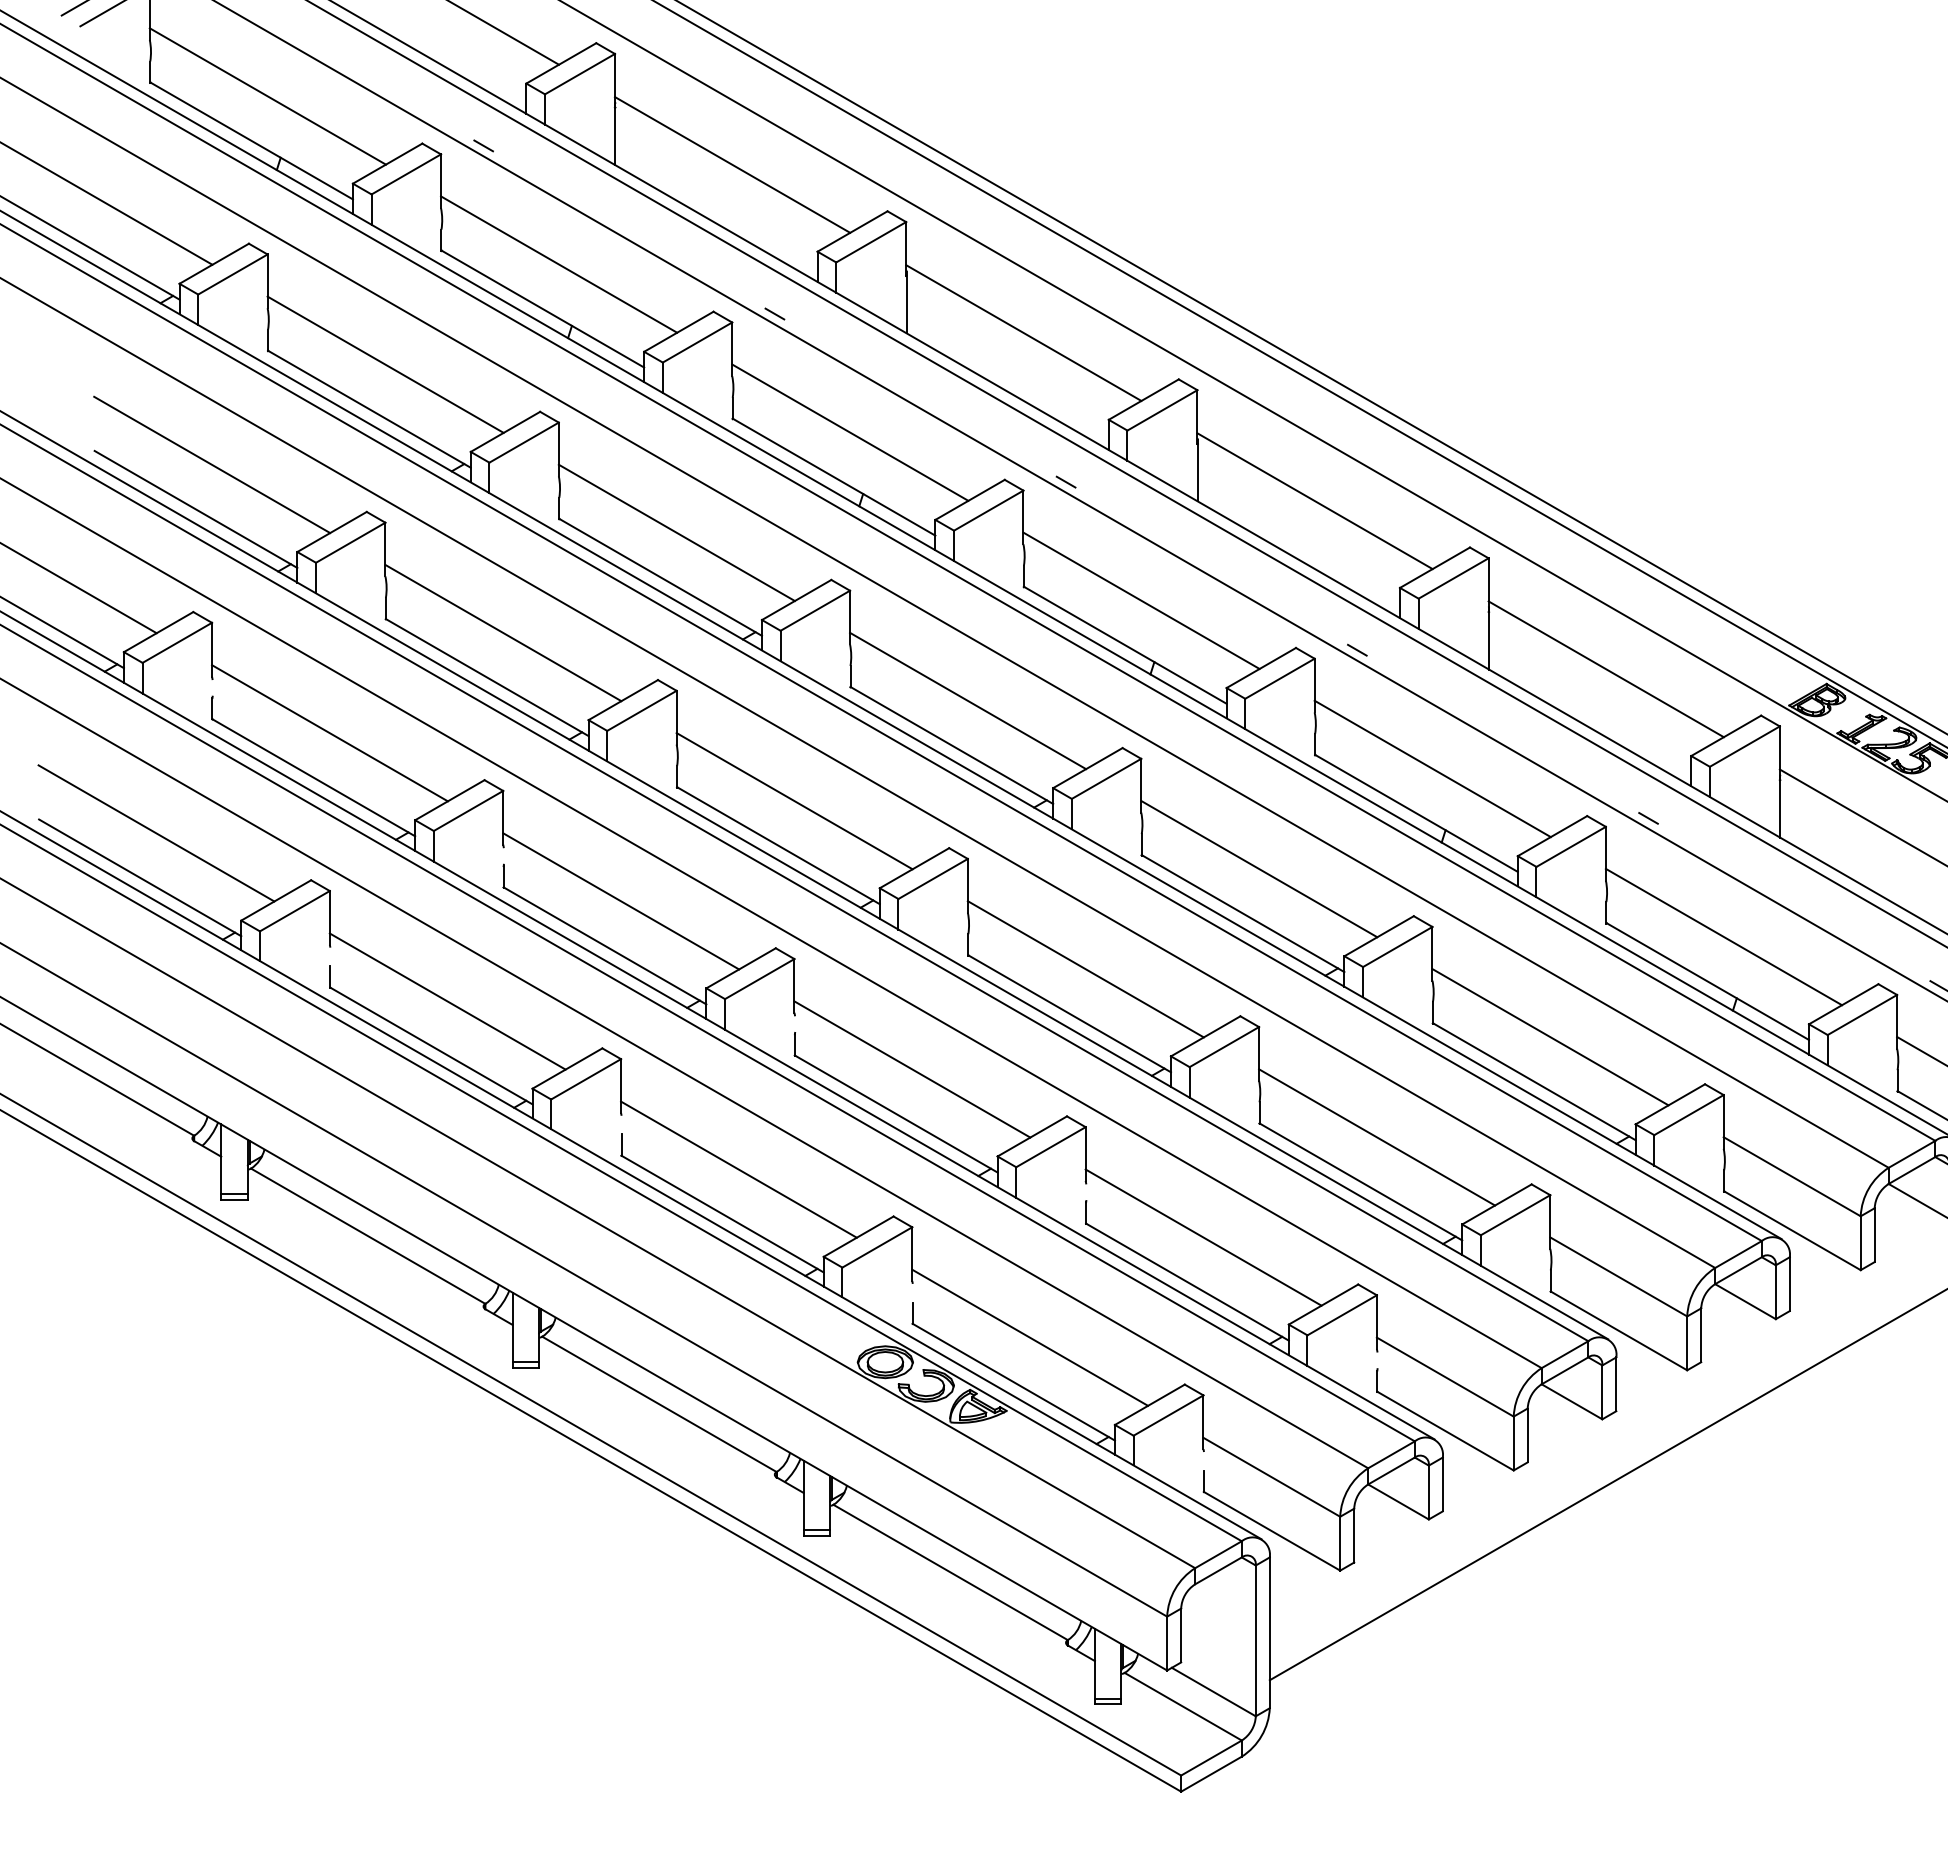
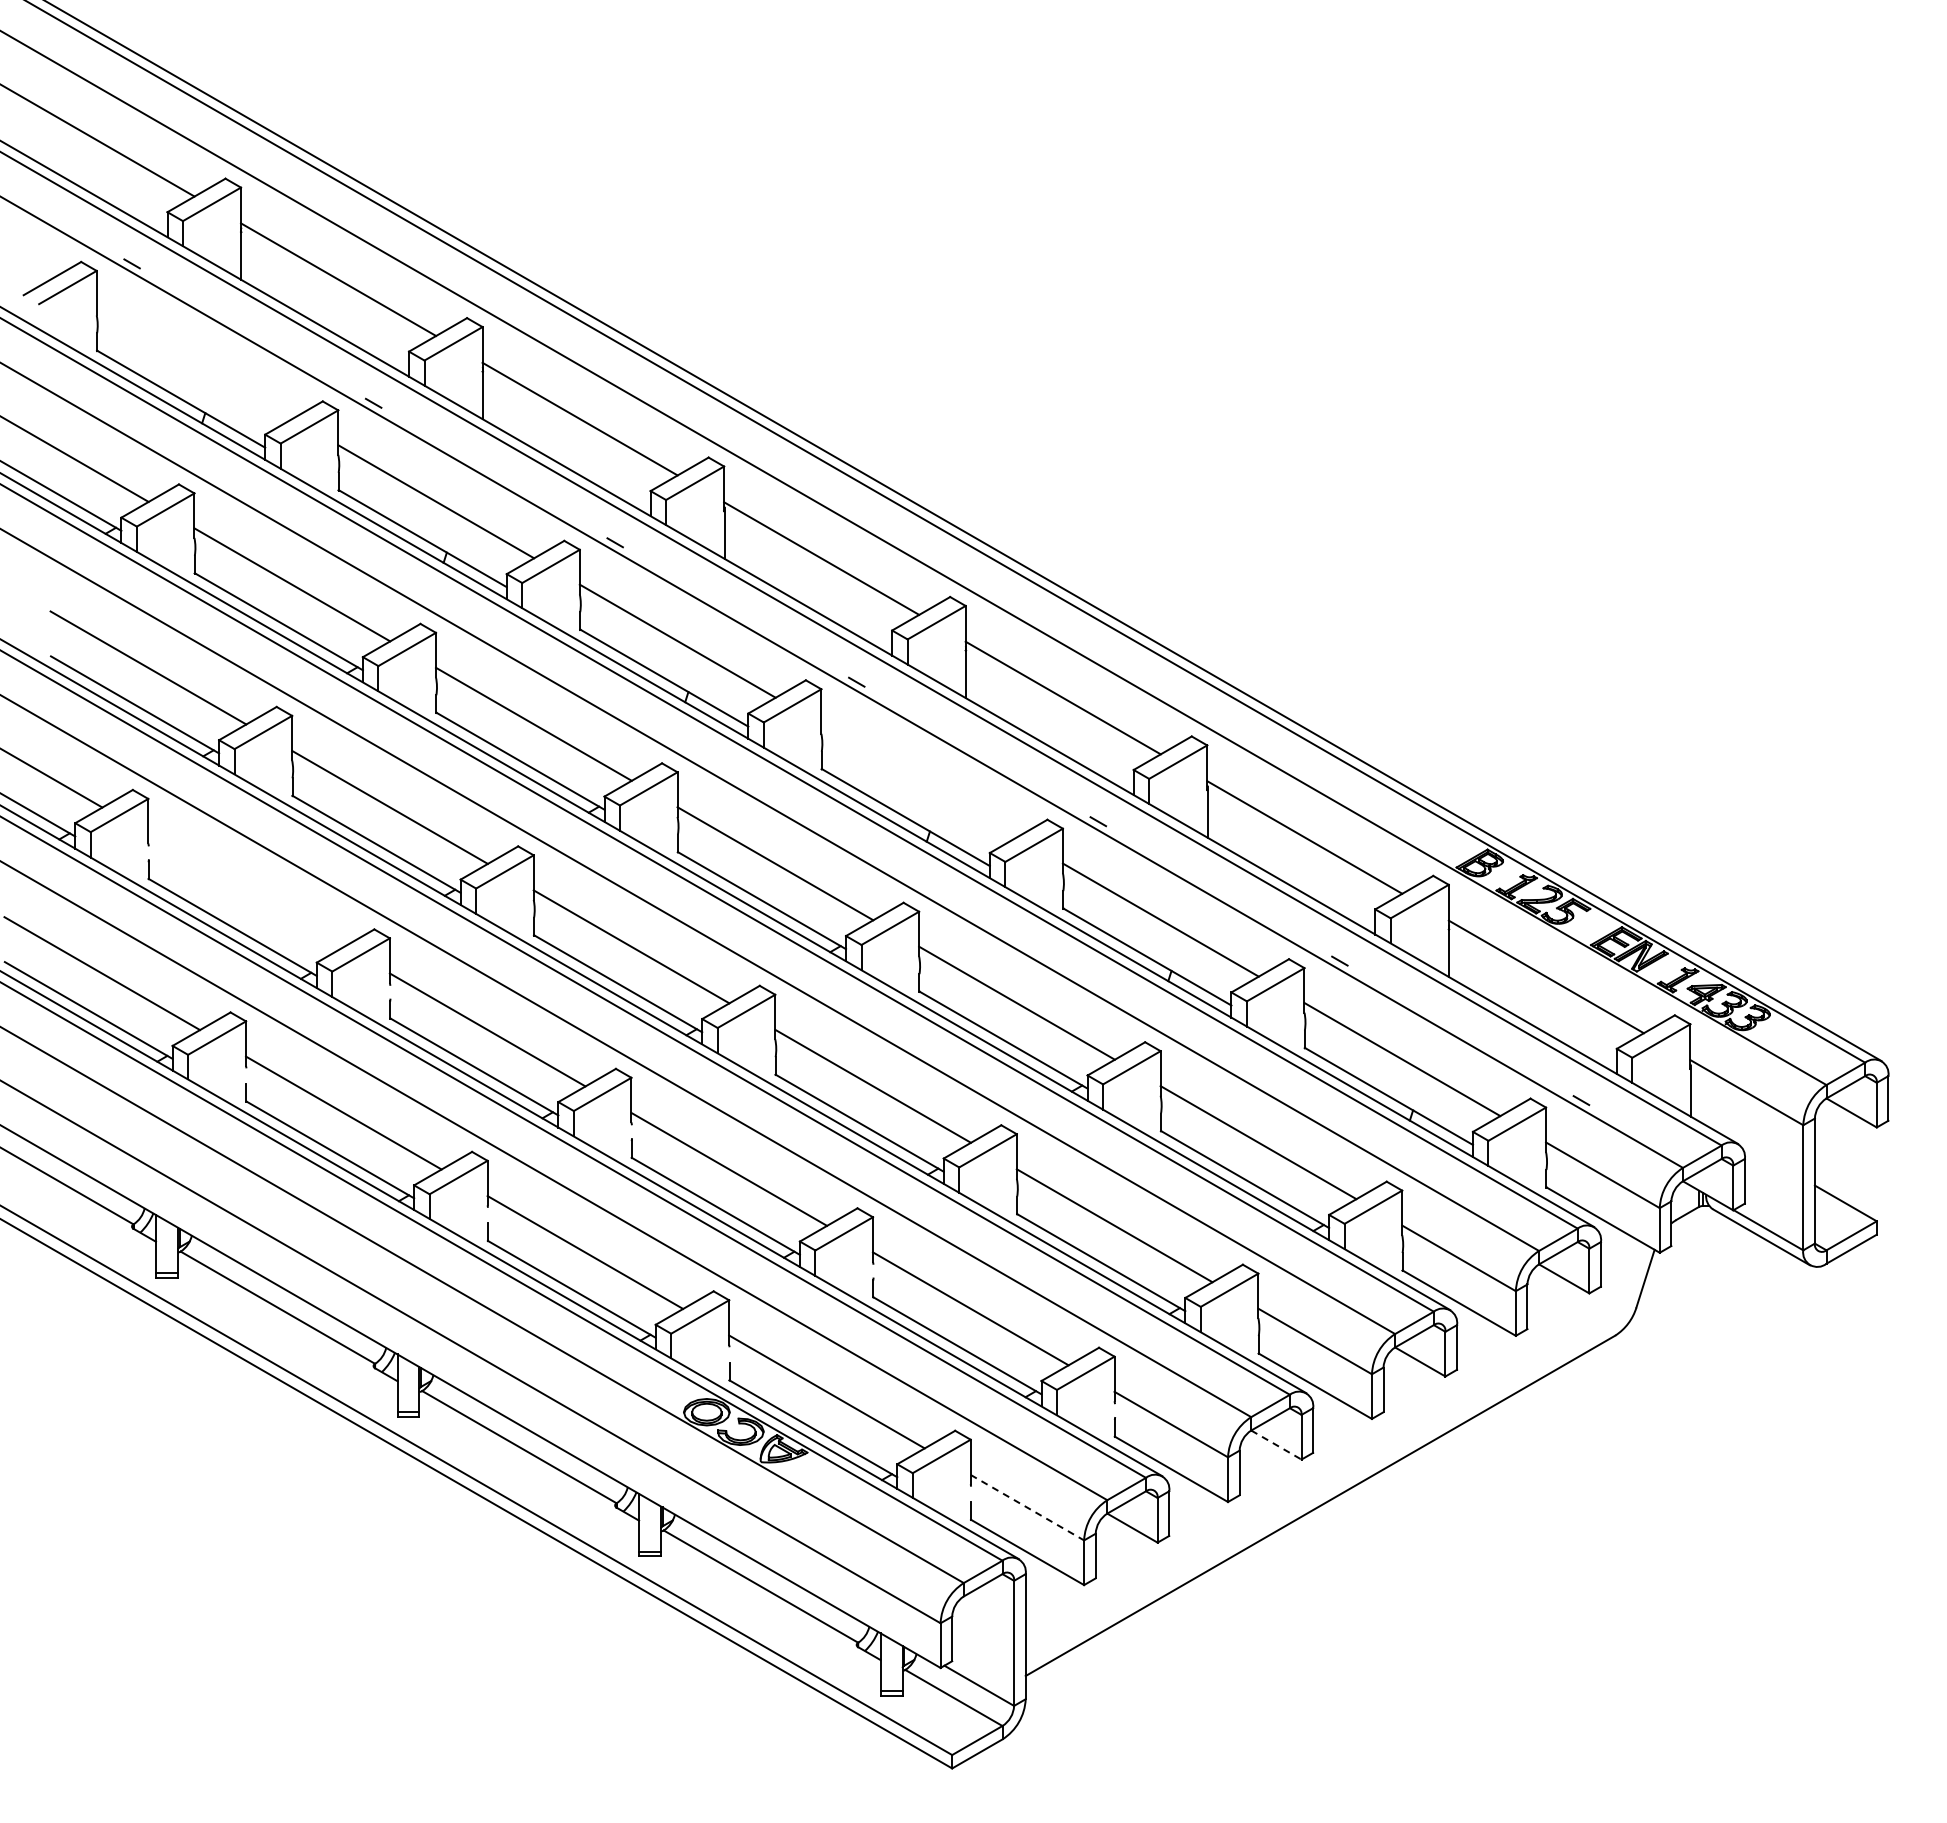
line: (267, 95) -> (194, 361), removed
line: (1141, 600) -> (919, 780), removed
line: (329, 733) -> (245, 890), removed
line: (1572, 1402) -> (1276, 1445), solid -> dashed
line: (1271, 1477) -> (1027, 1507), solid -> dashed

